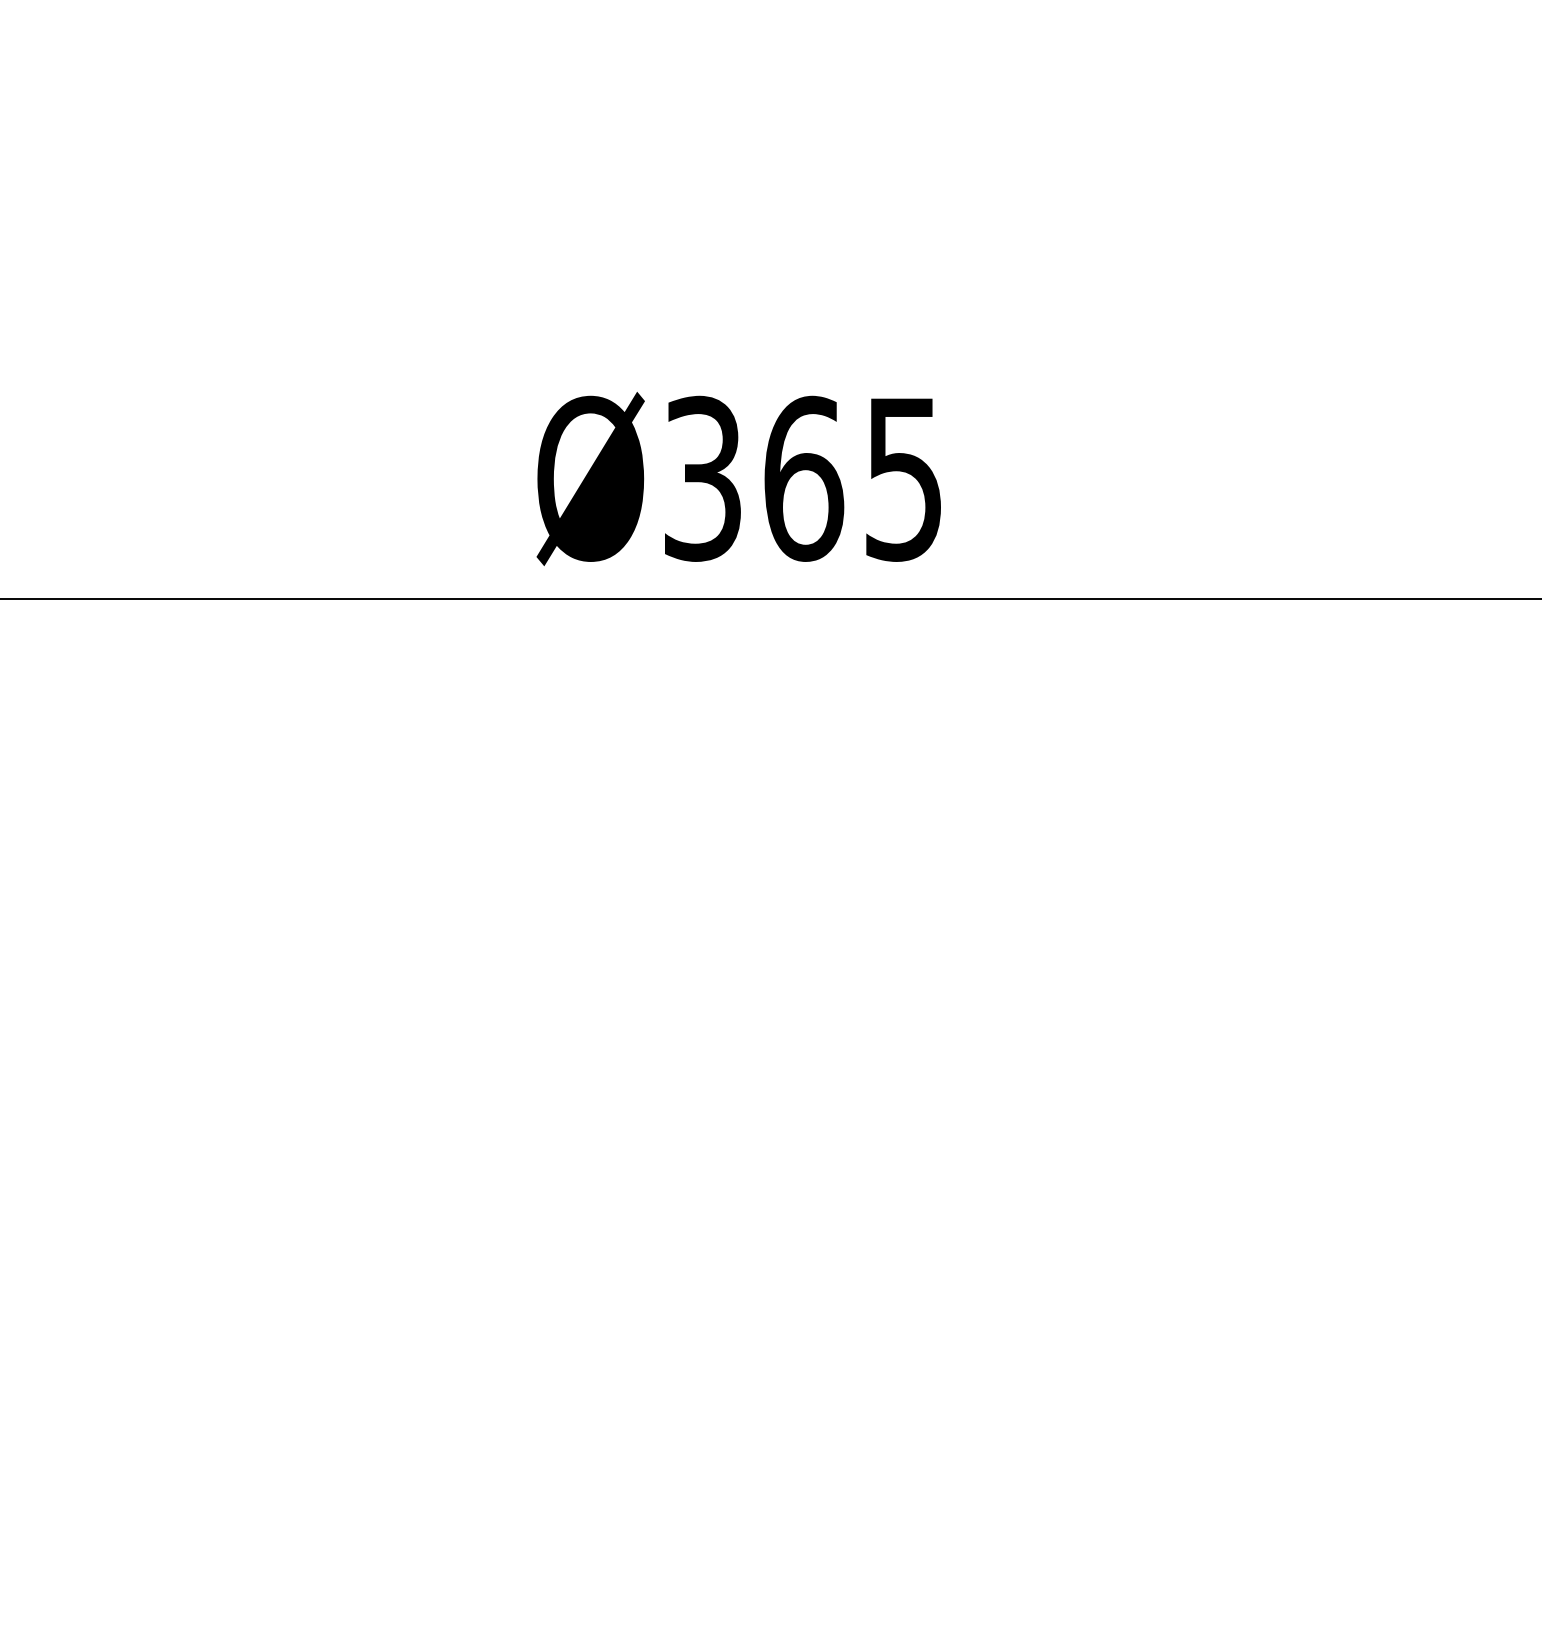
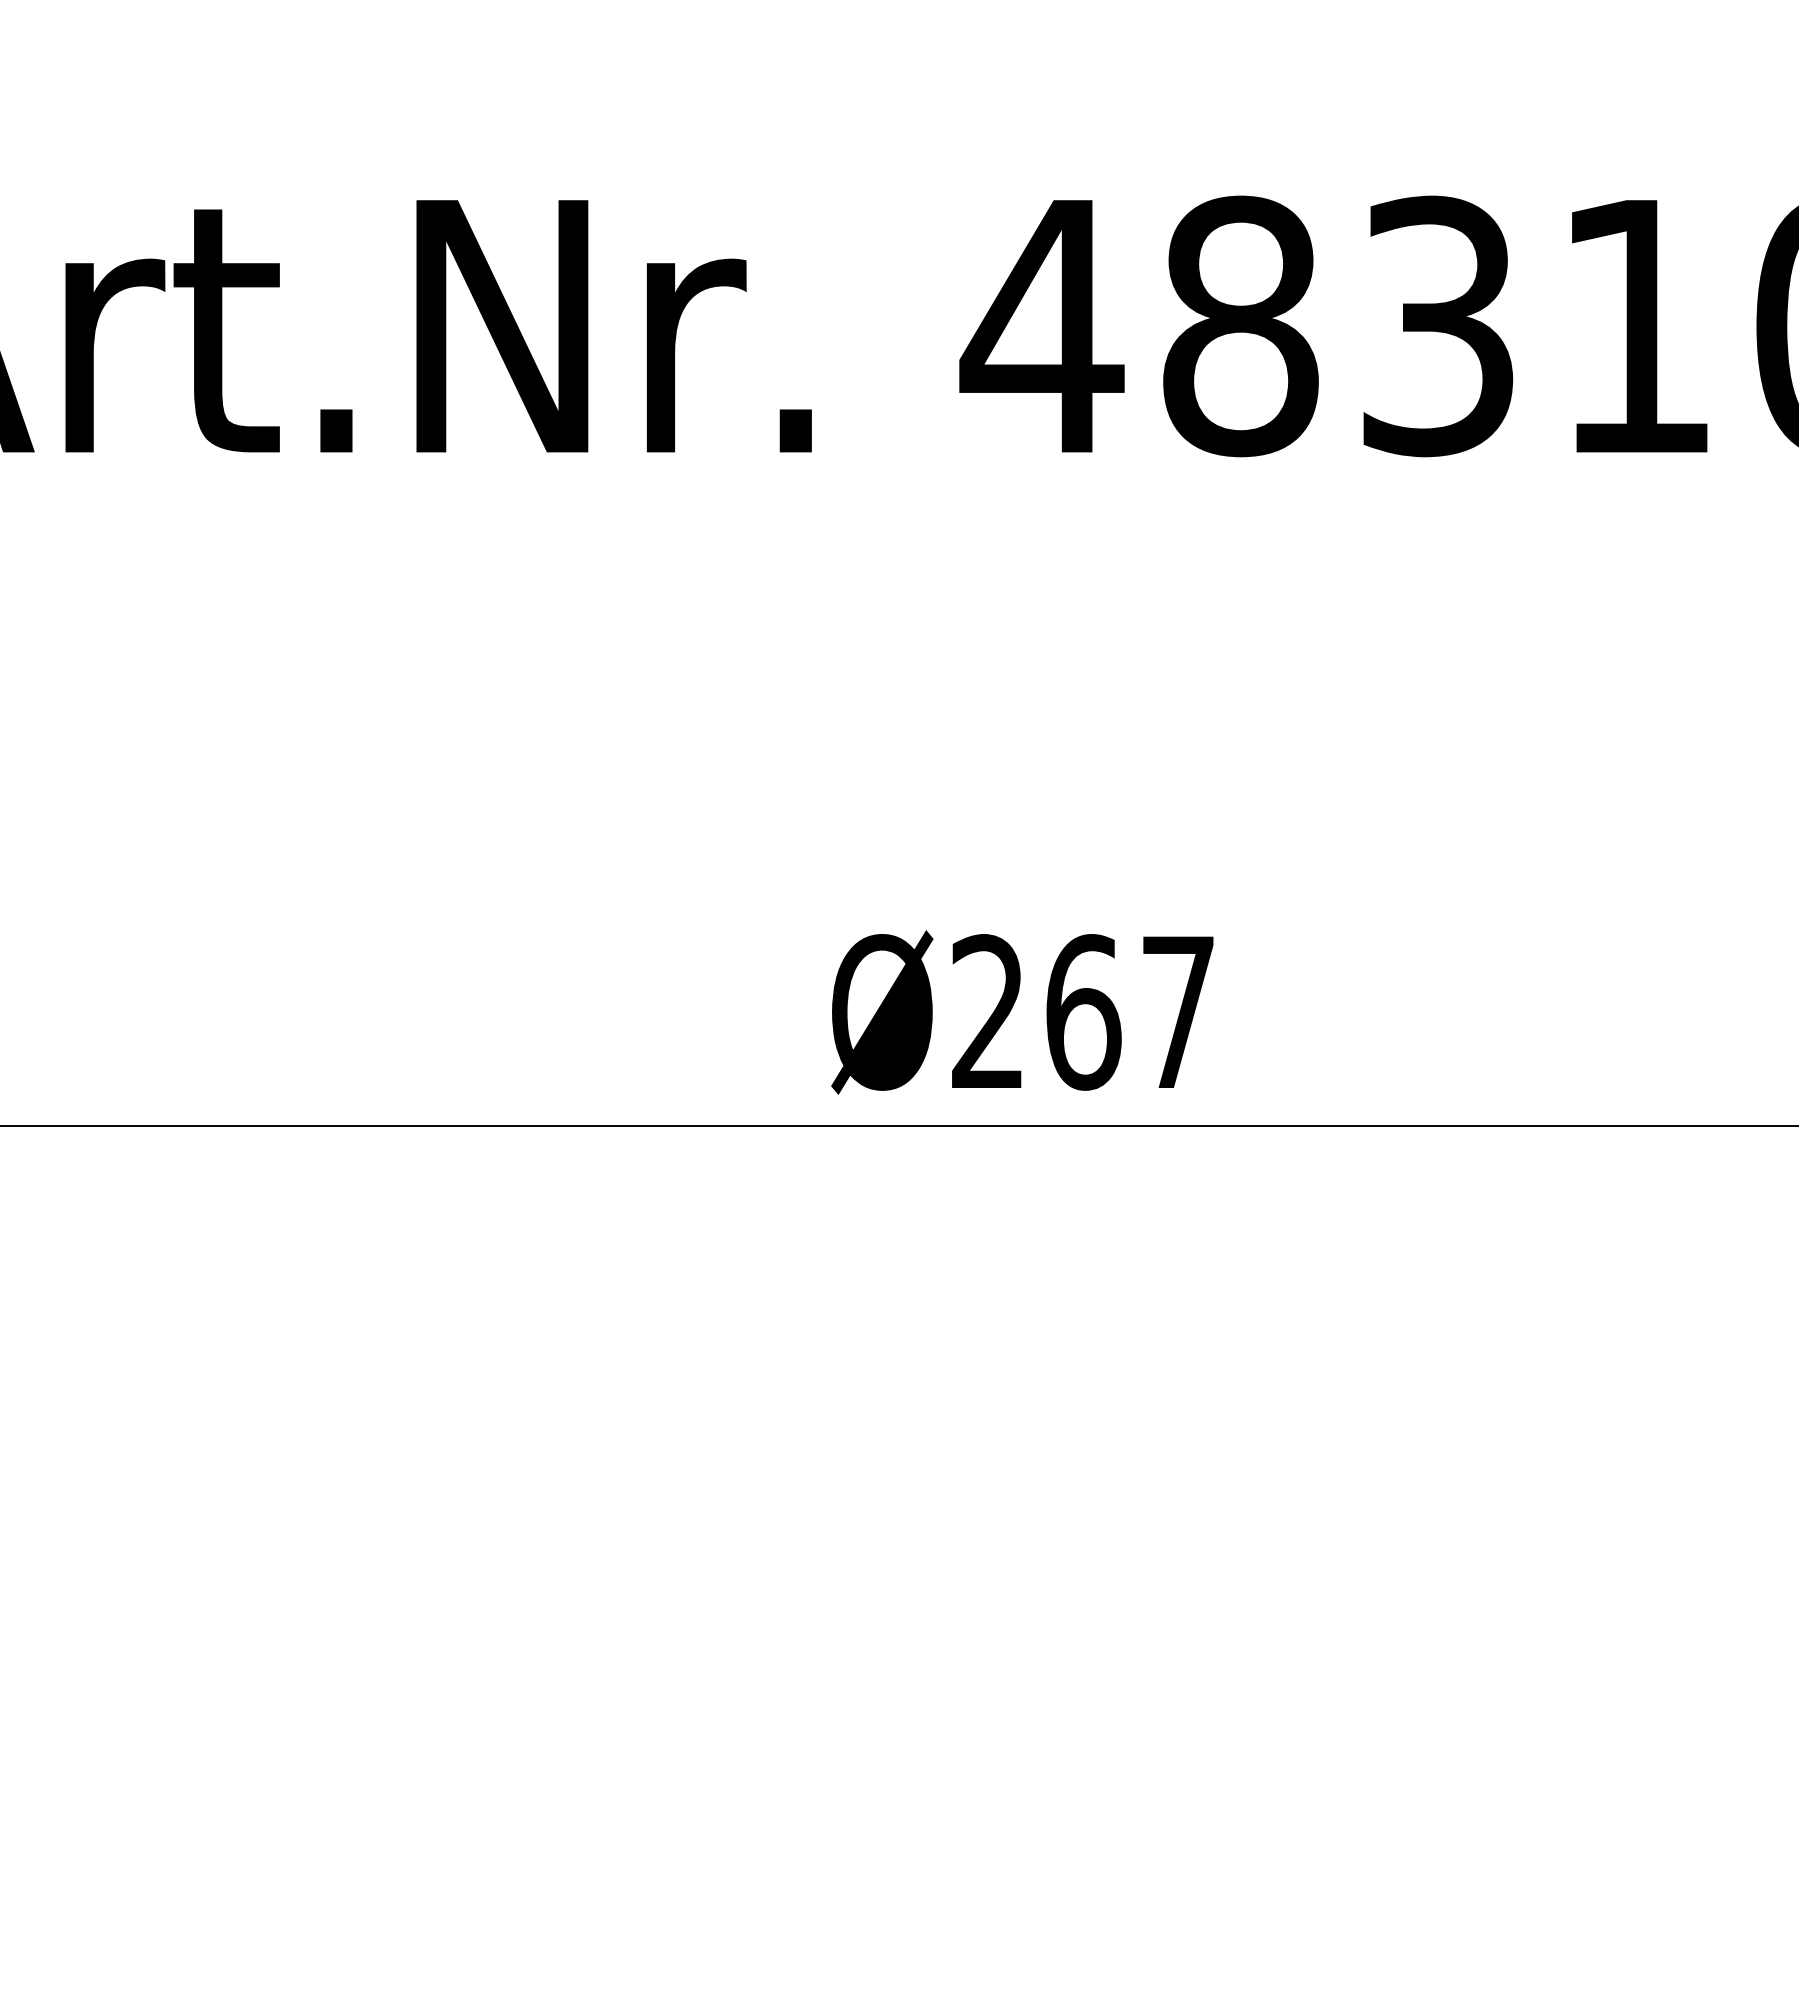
text: (802, 478) -> (1082, 1012), Ø365 -> Ø267

